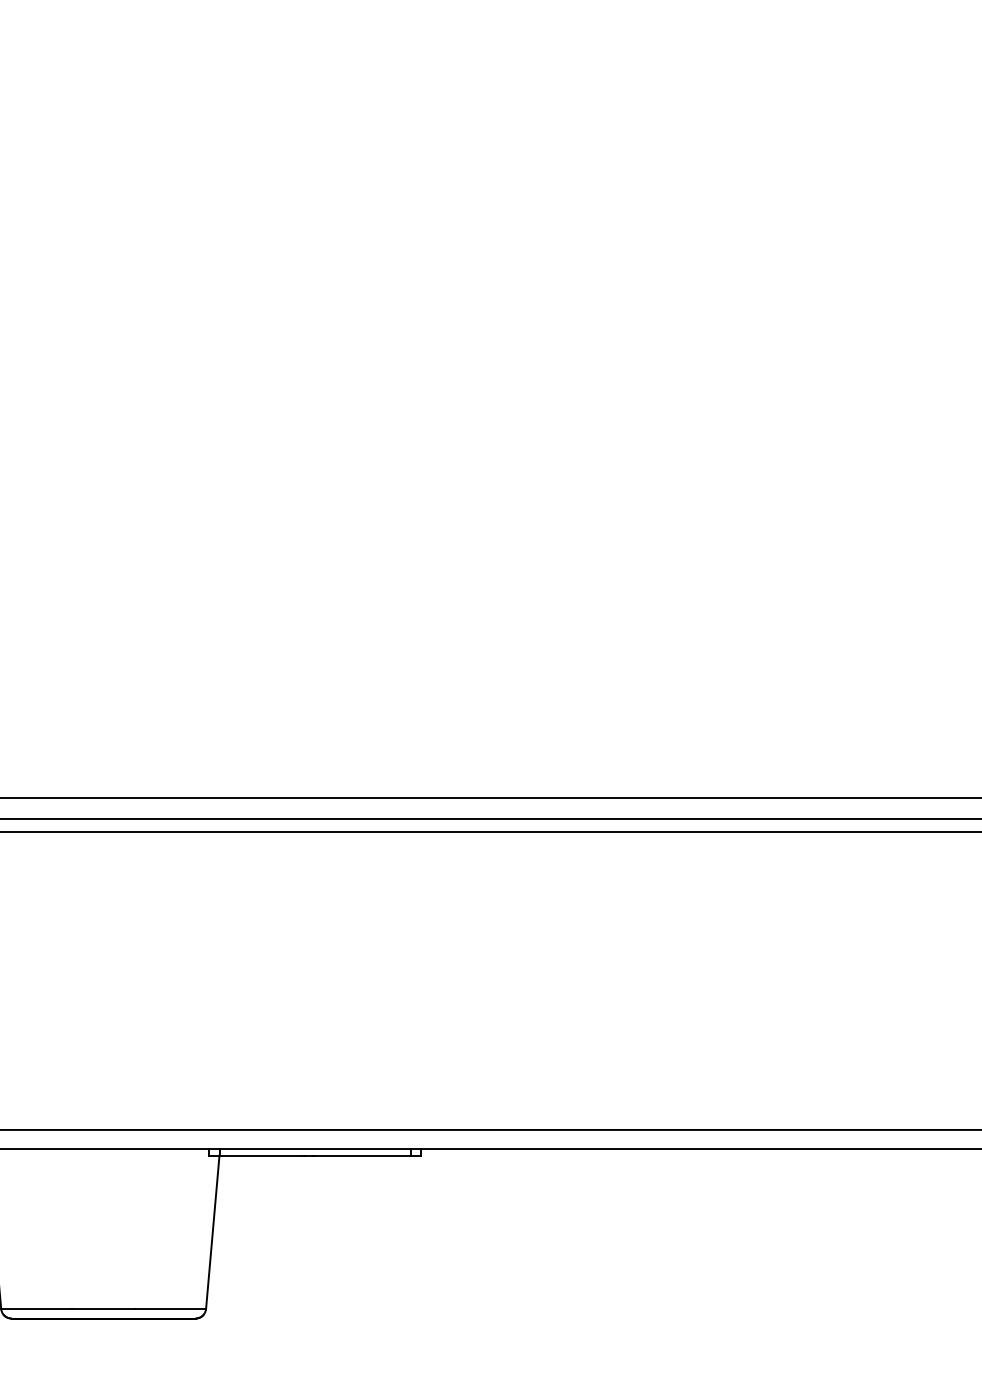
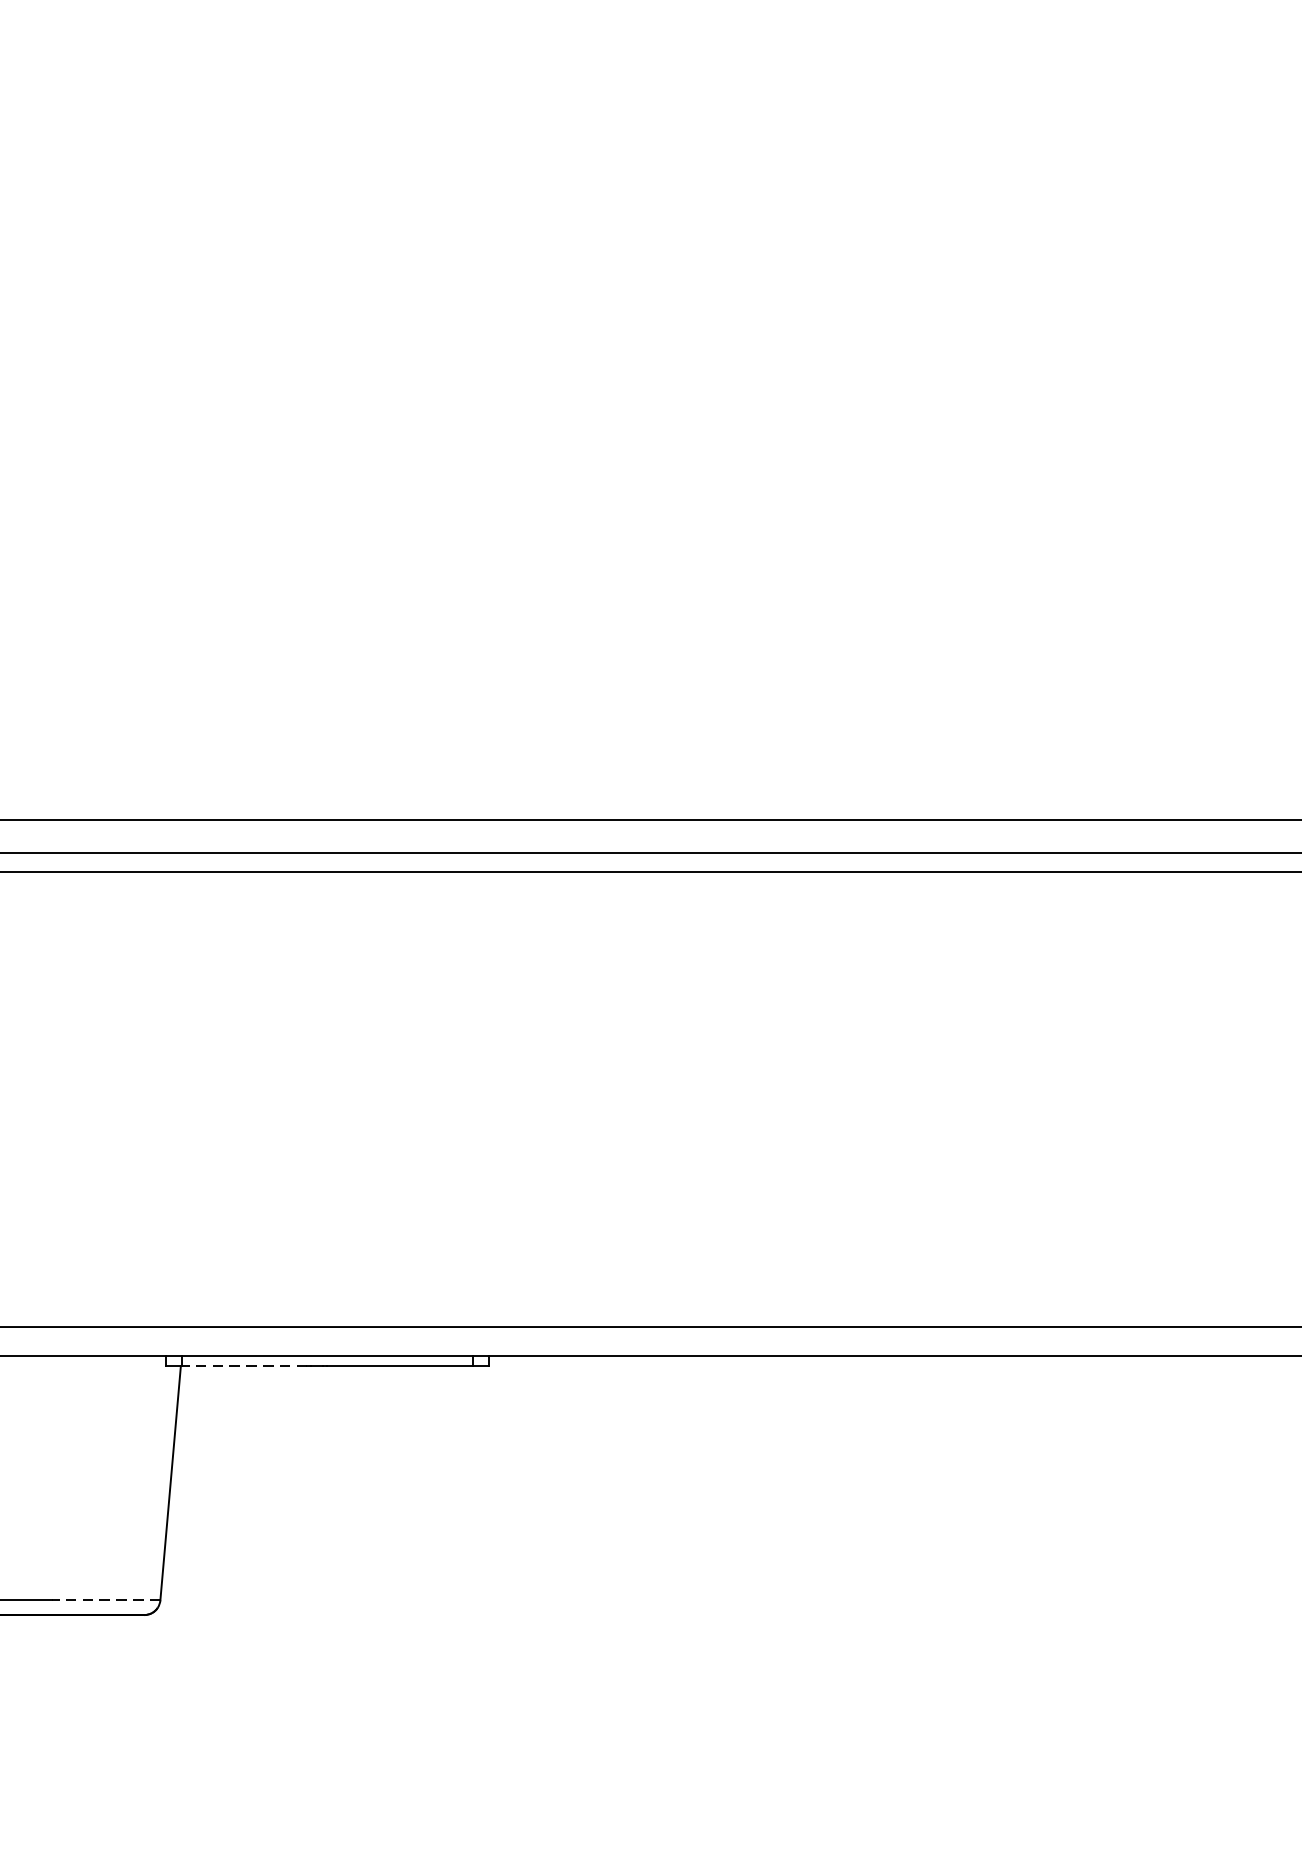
line: (260, 1155) -> (243, 1366), solid -> dashed
line: (170, 1308) -> (106, 1599), solid -> dashed

